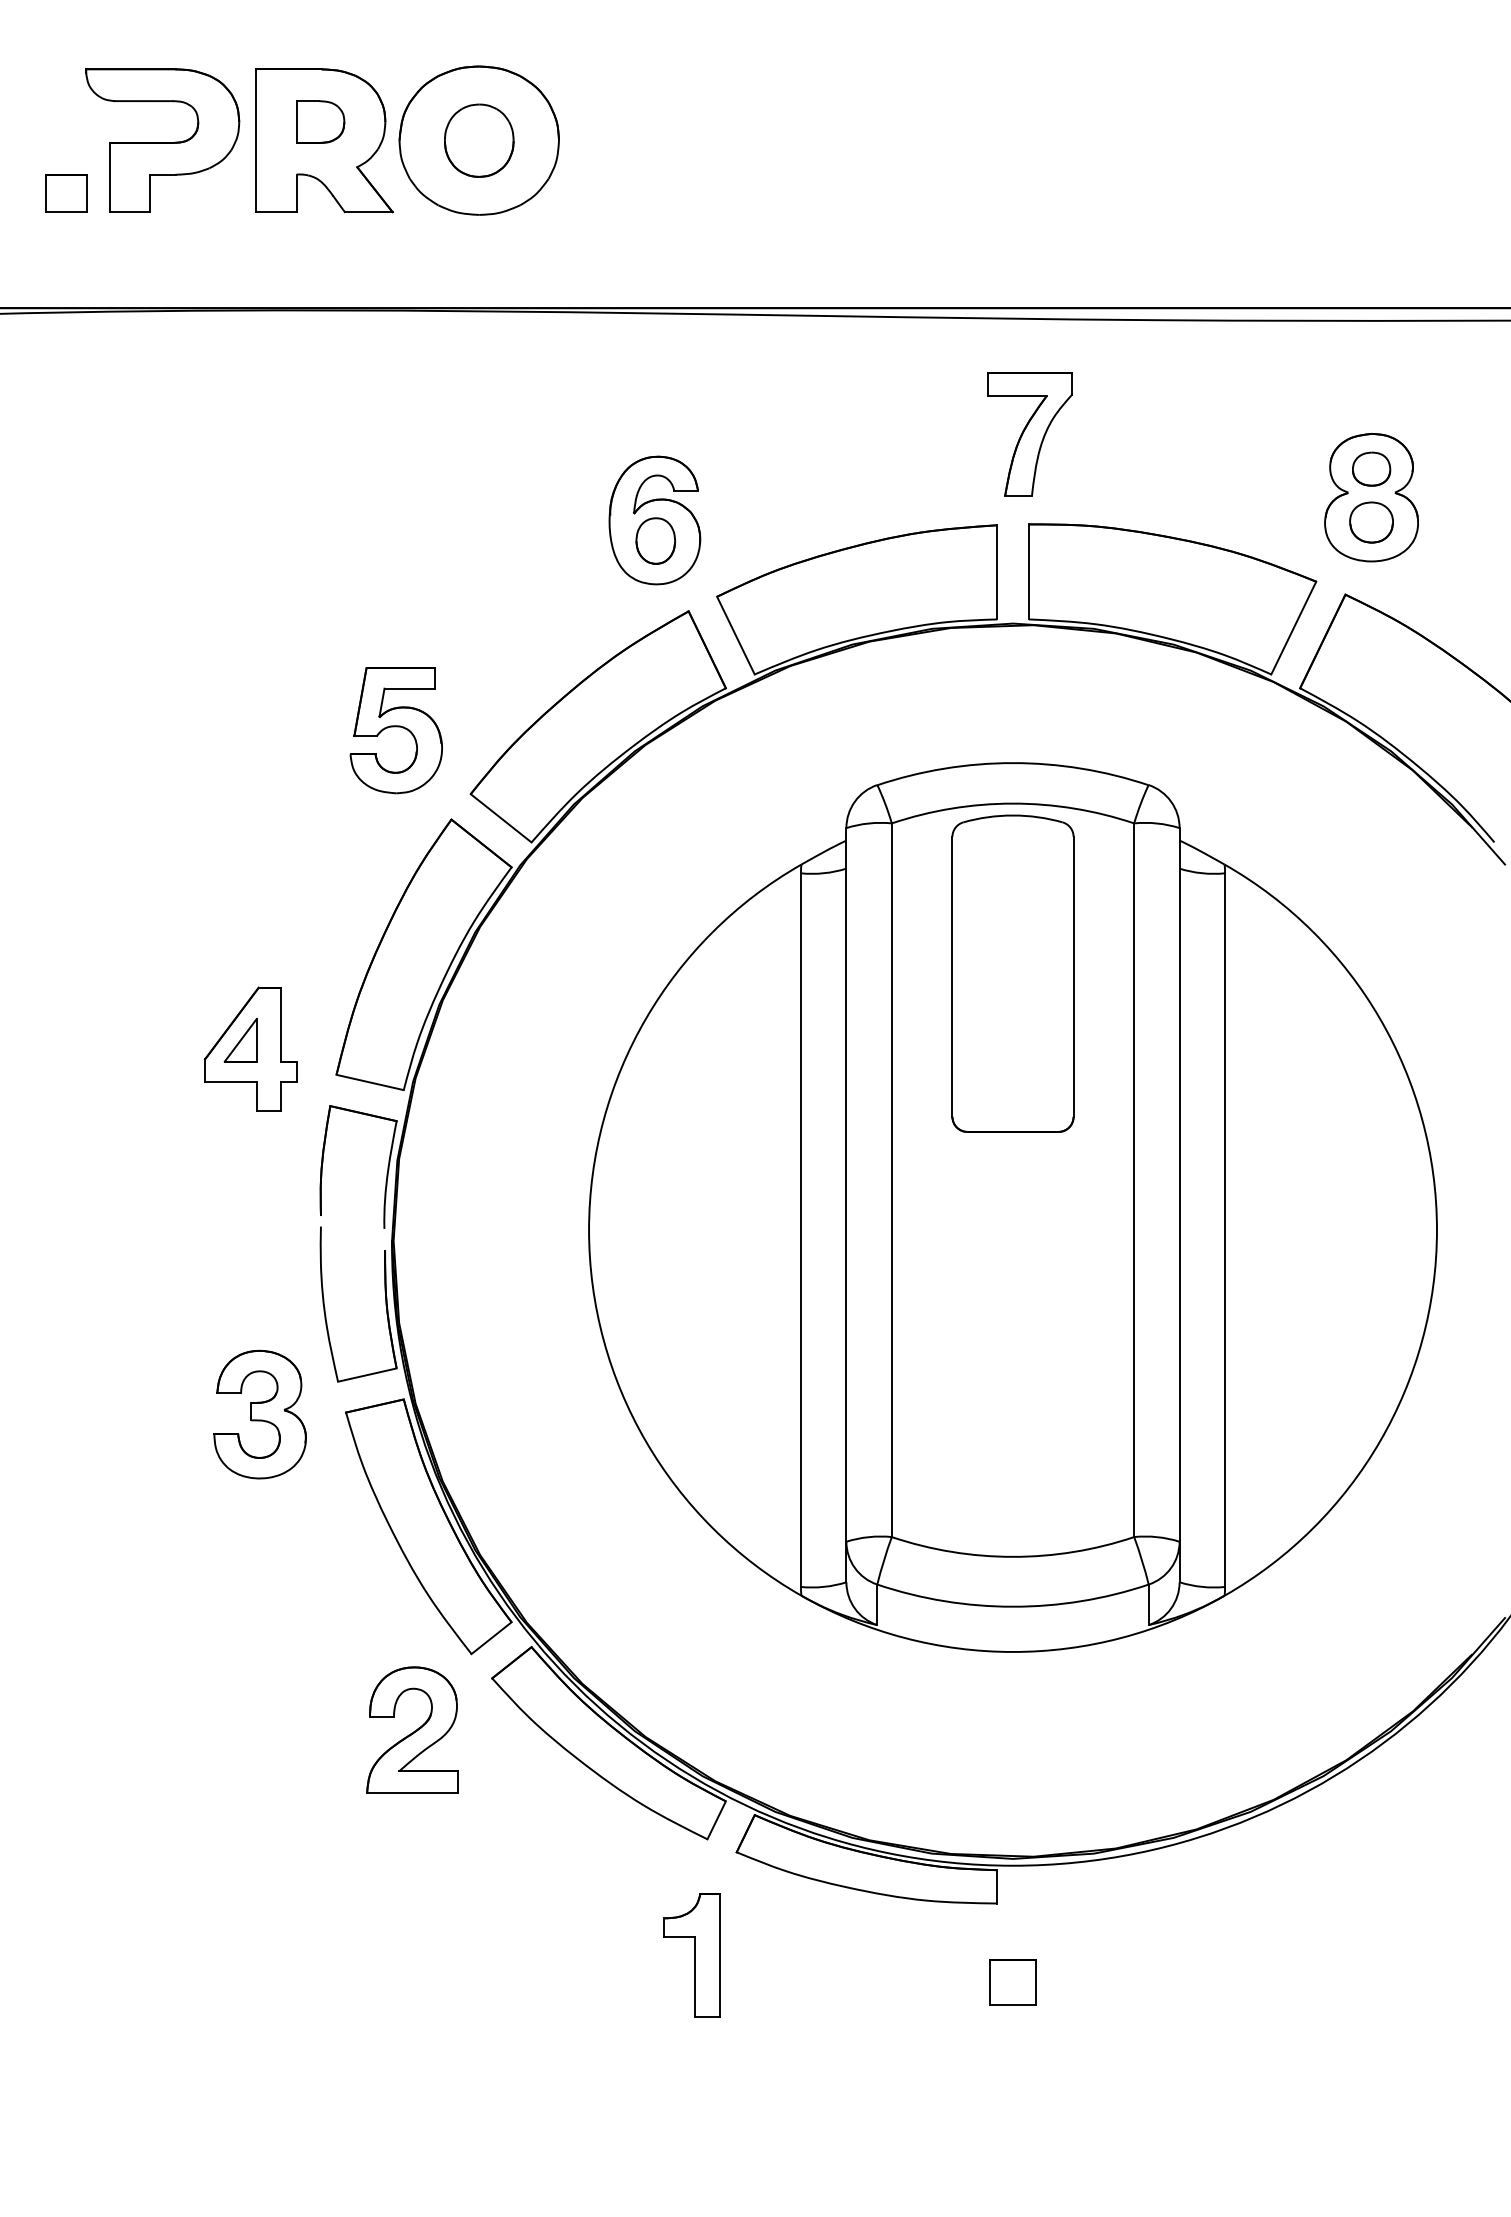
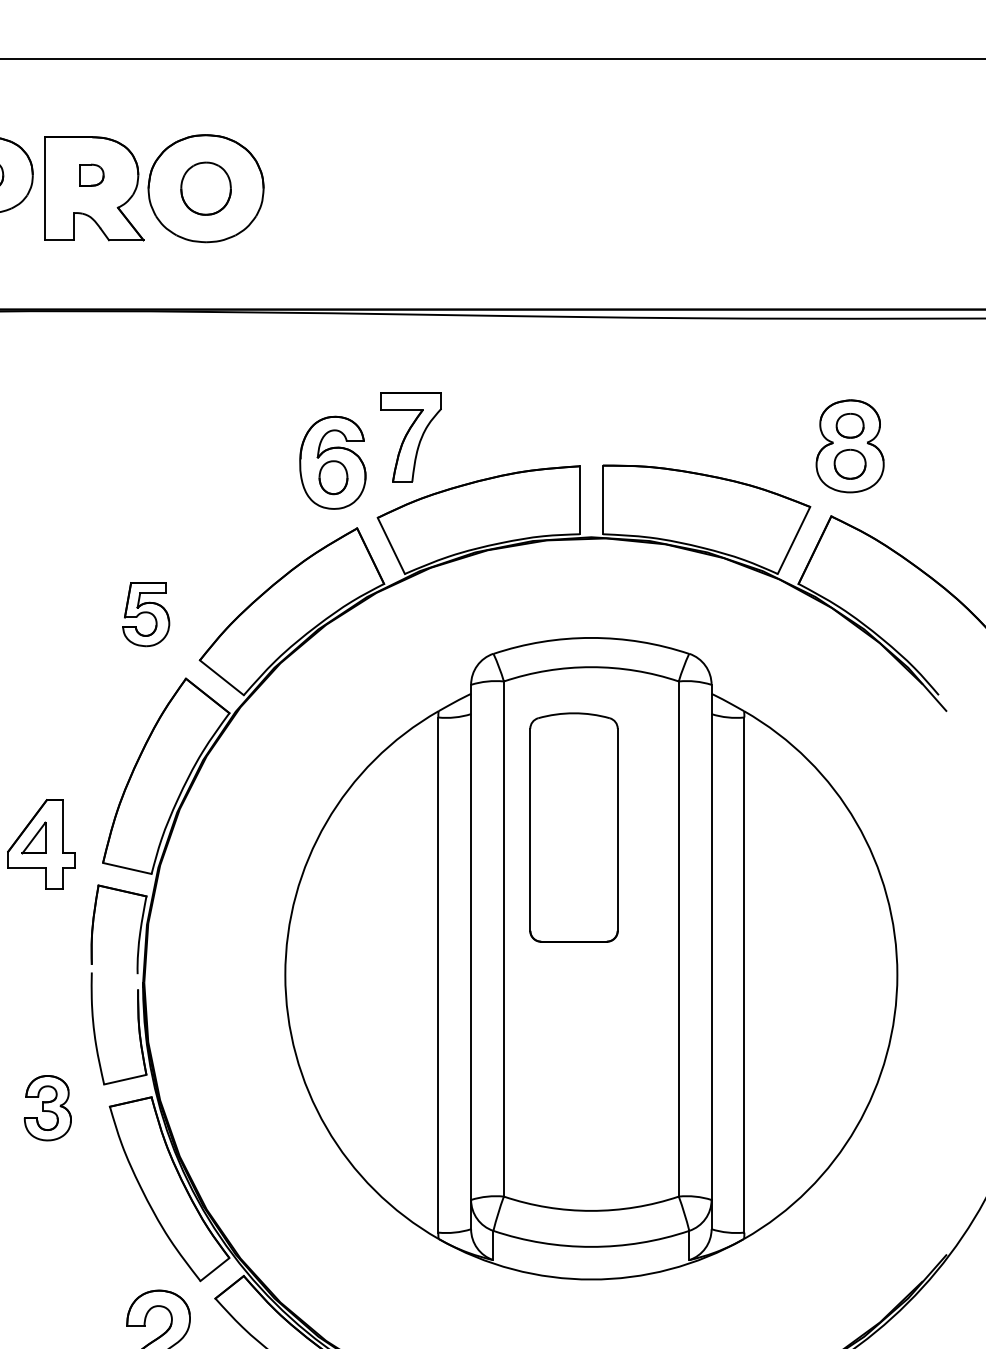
part: (320, 121) -> (91, 174), size x0.7
part: (1029, 434) -> (410, 437), moved
part: (395, 730) -> (145, 614), size x0.7
part: (1012, 973) -> (573, 827), moved
part: (259, 1414) -> (47, 1108), size x0.7

